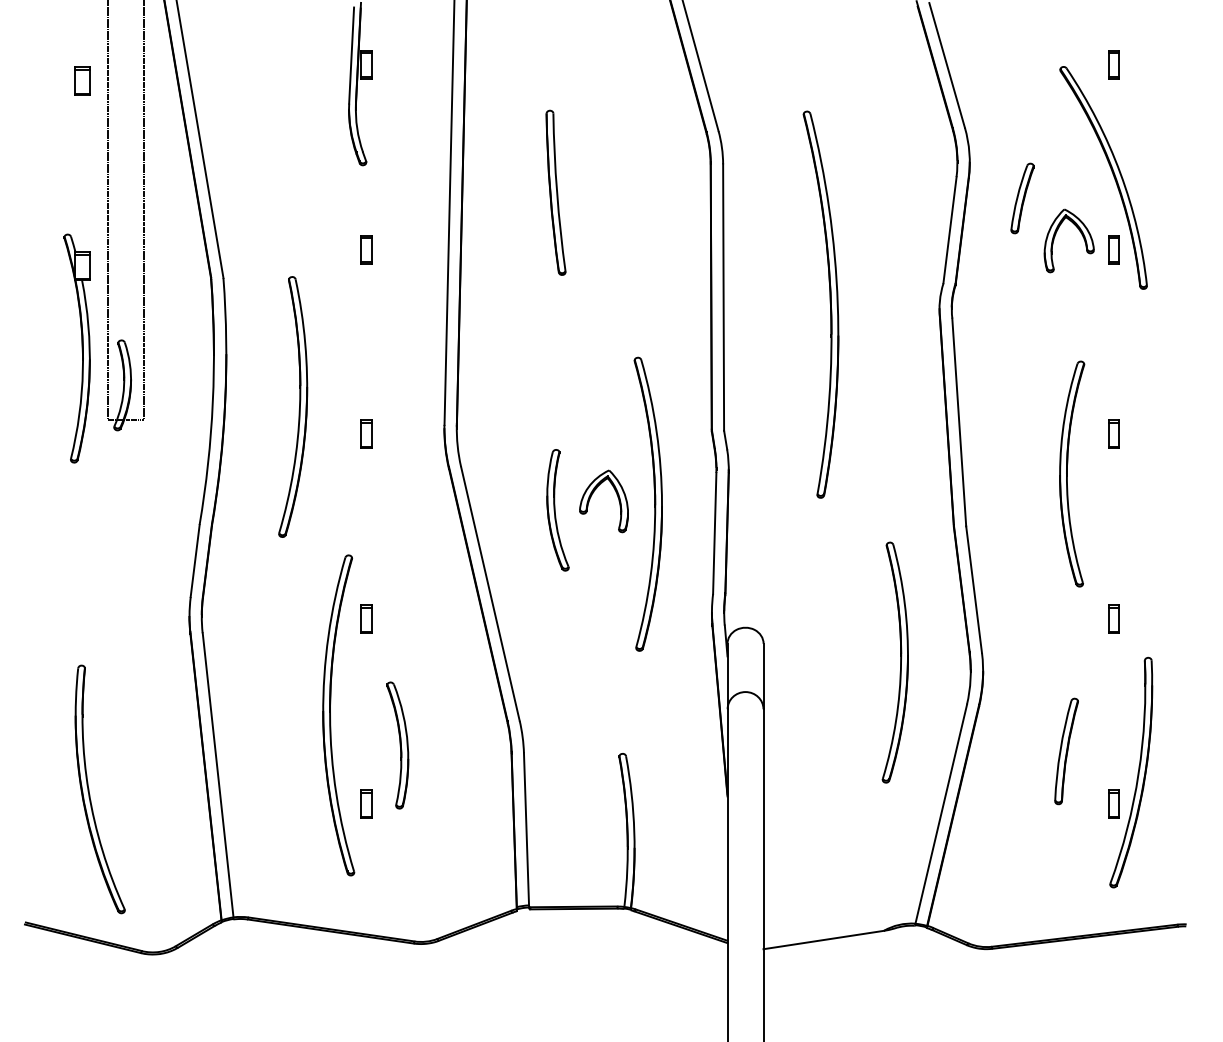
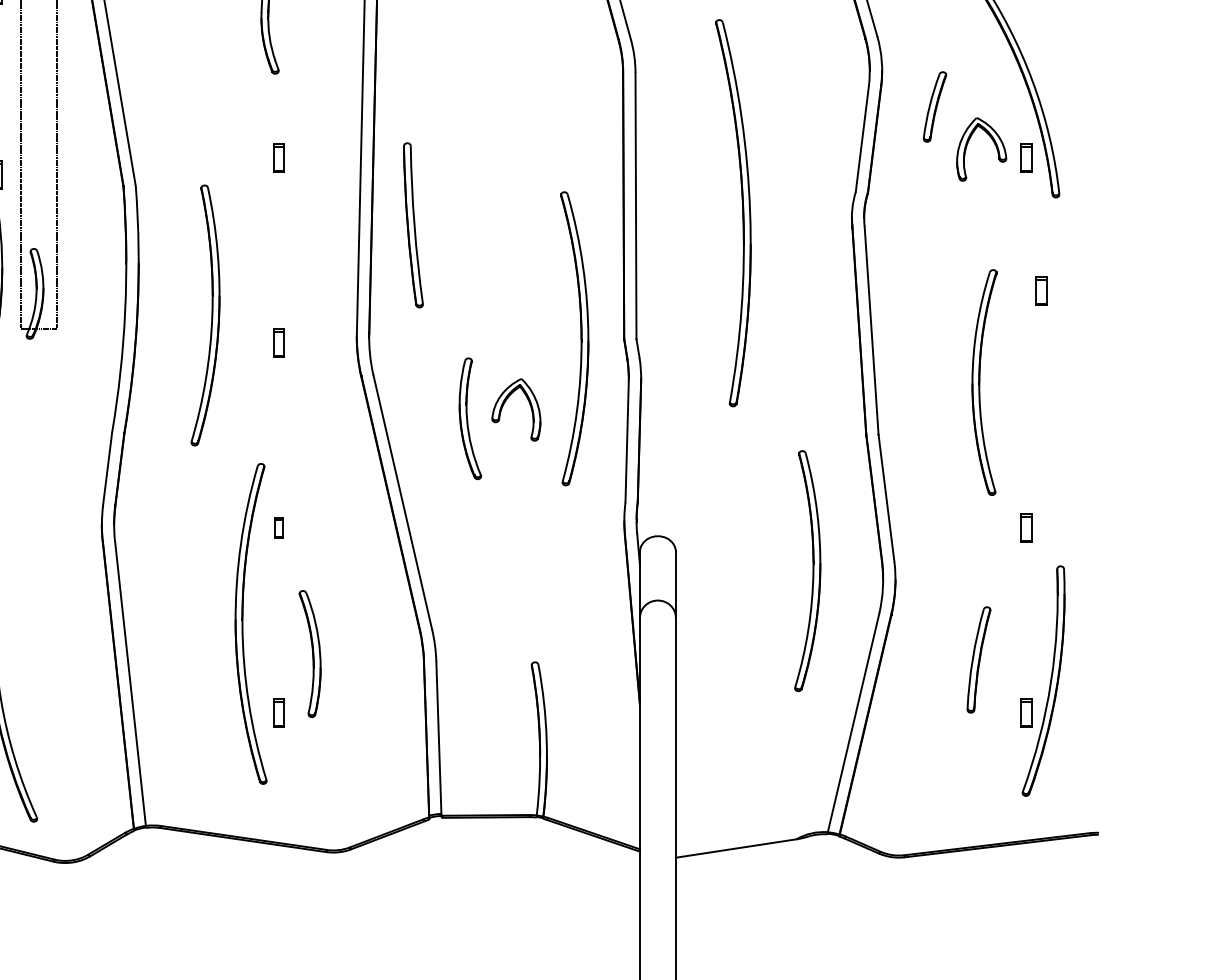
part: (555, 192) -> (412, 225), moved
part: (1113, 433) -> (1040, 290), moved
part: (654, 503) -> (580, 338), moved
part: (366, 618) -> (278, 527), size x0.7

